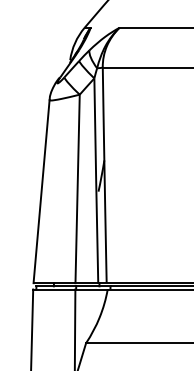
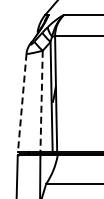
line: (77, 189) -> (41, 101), solid -> dashed
line: (42, 192) -> (22, 103), solid -> dashed

